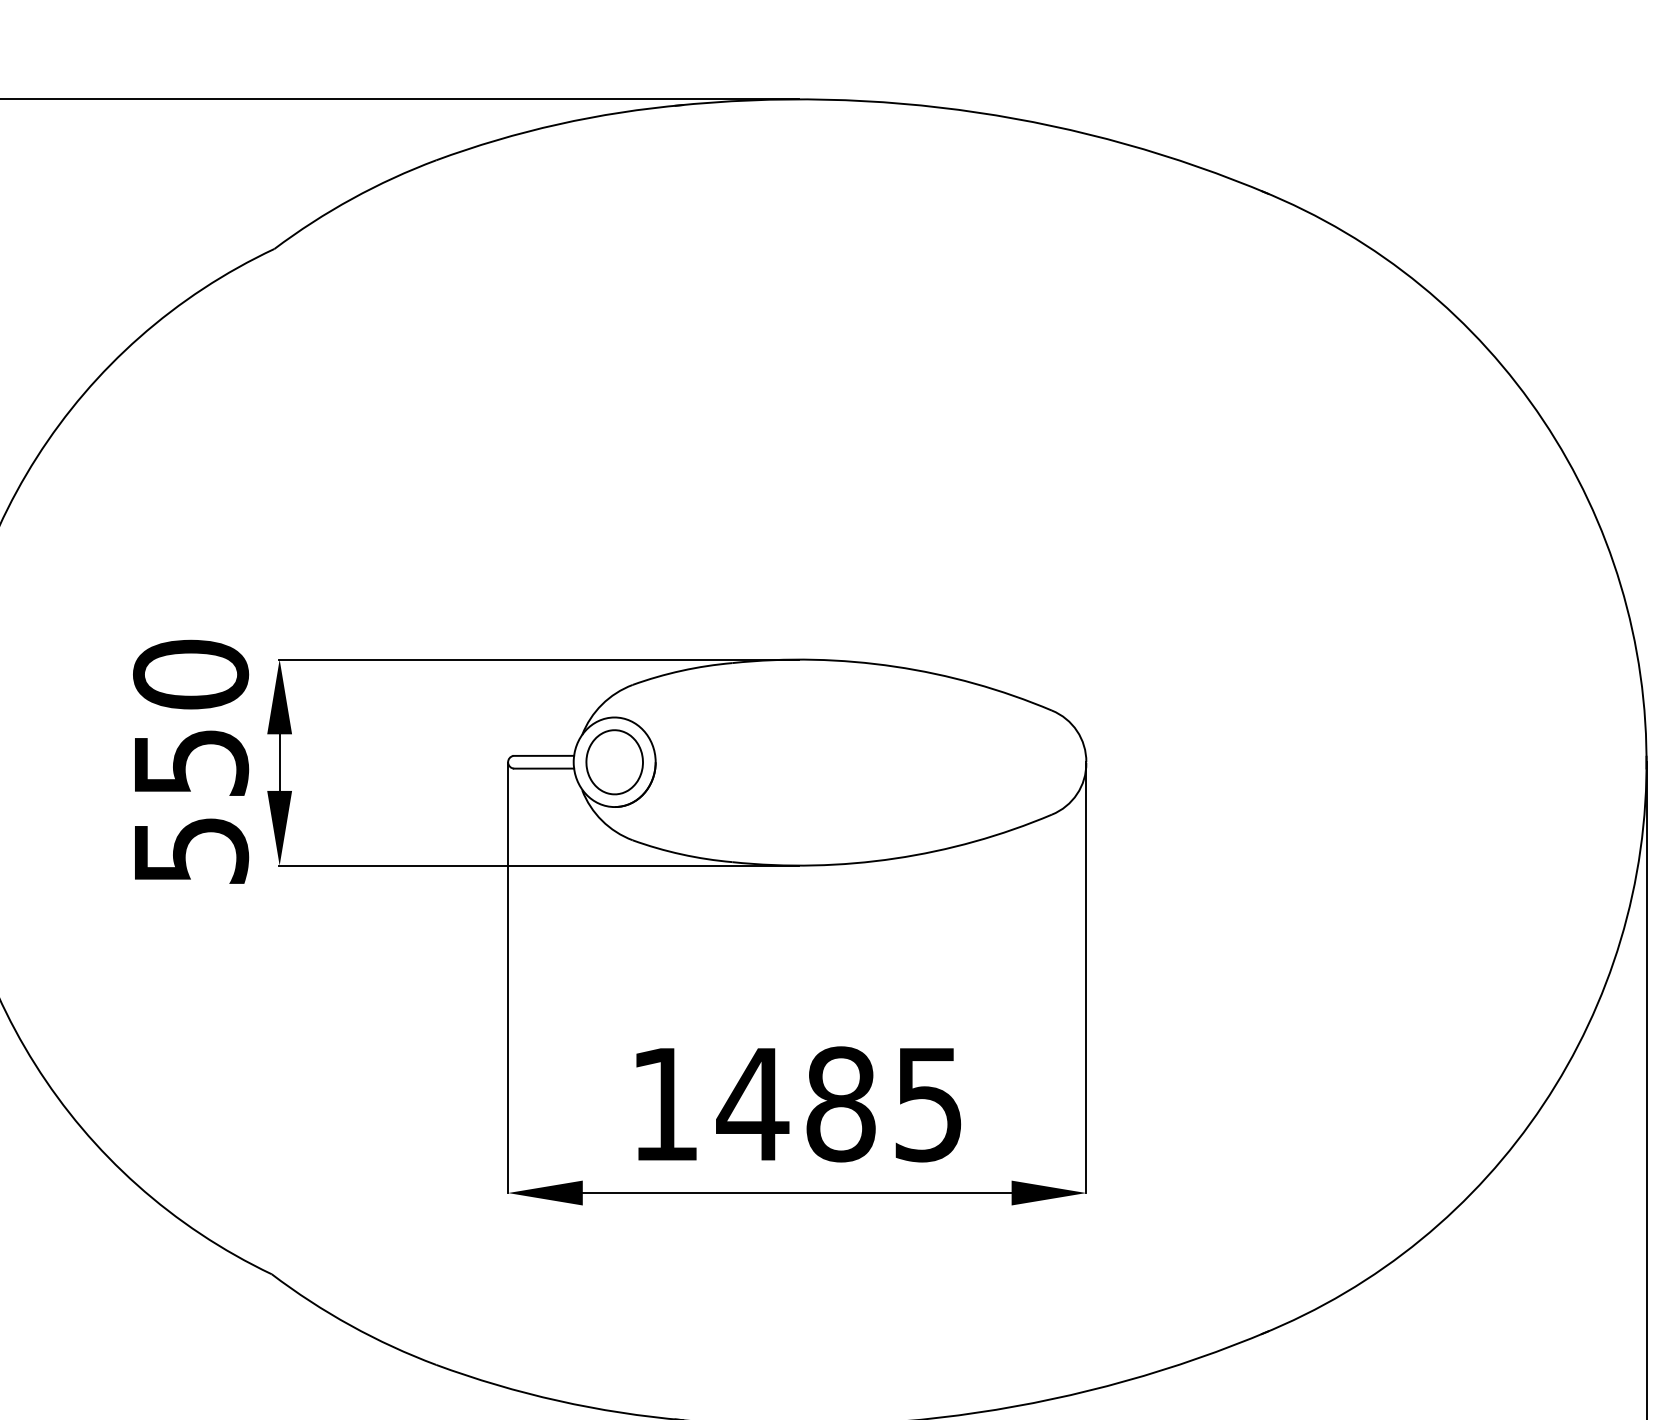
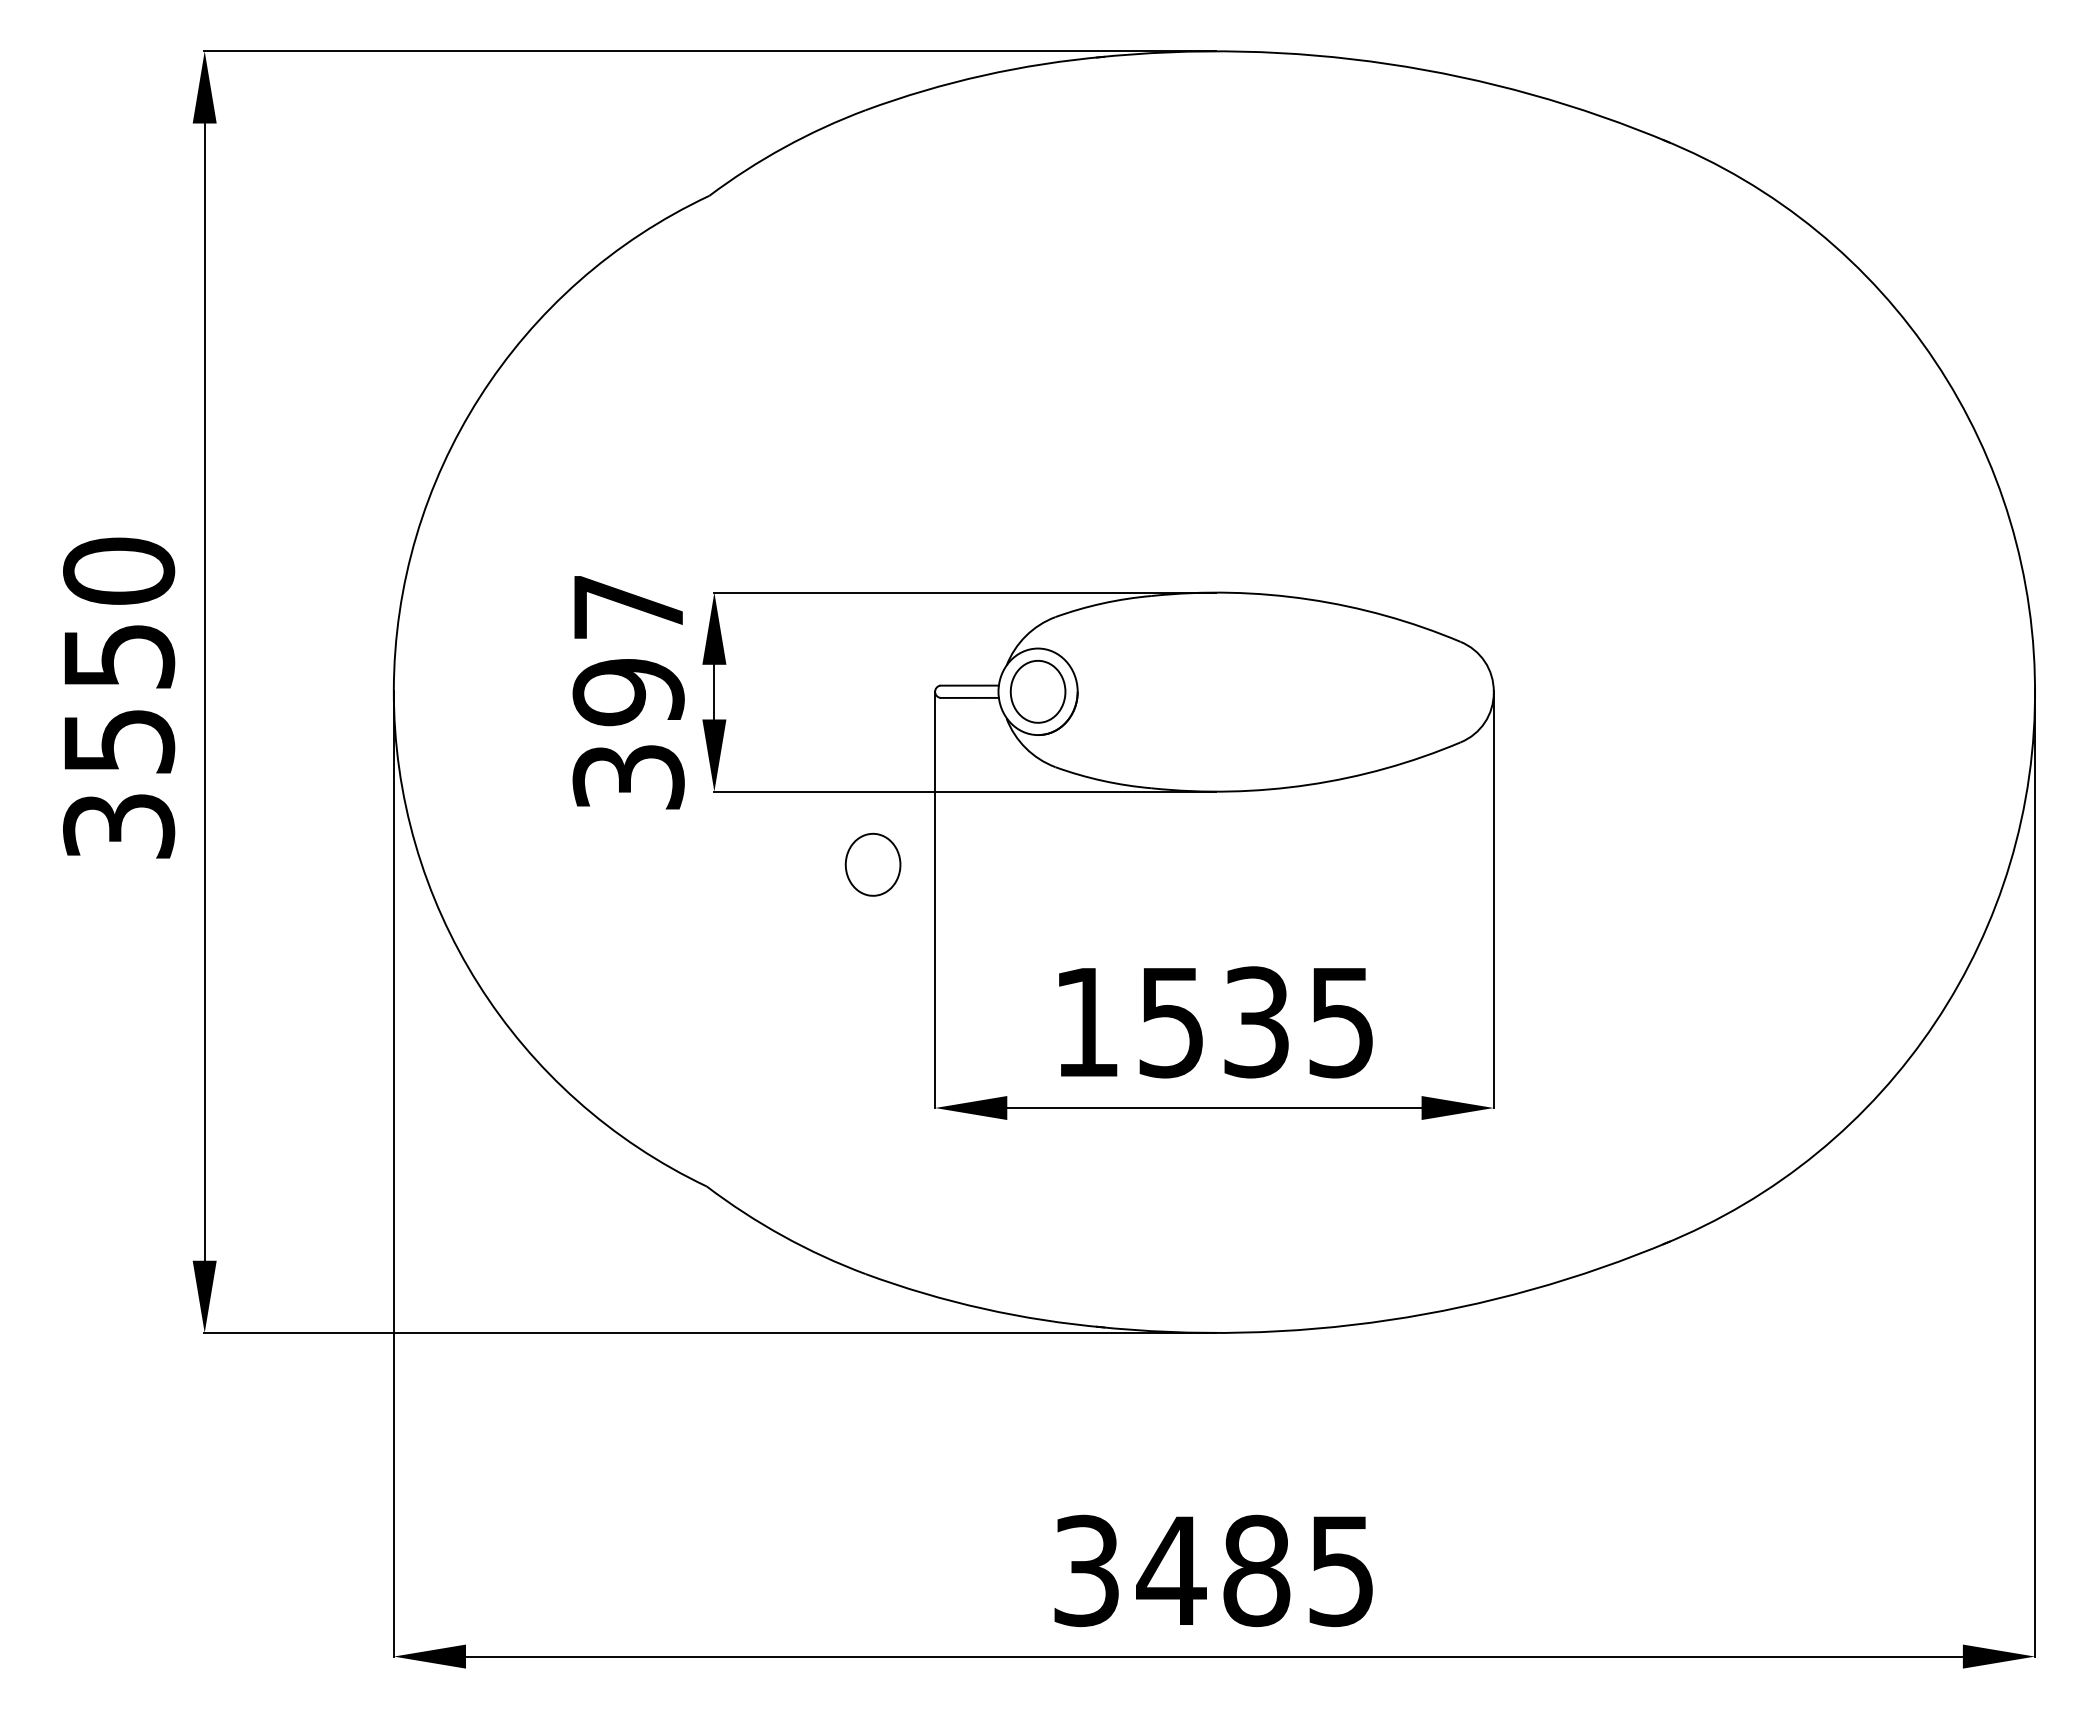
text: (190, 761) -> (628, 691), 550 -> 397
part: (443, 941) -> (872, 864), added
text: (796, 1104) -> (1213, 1022), 1485 -> 1535

